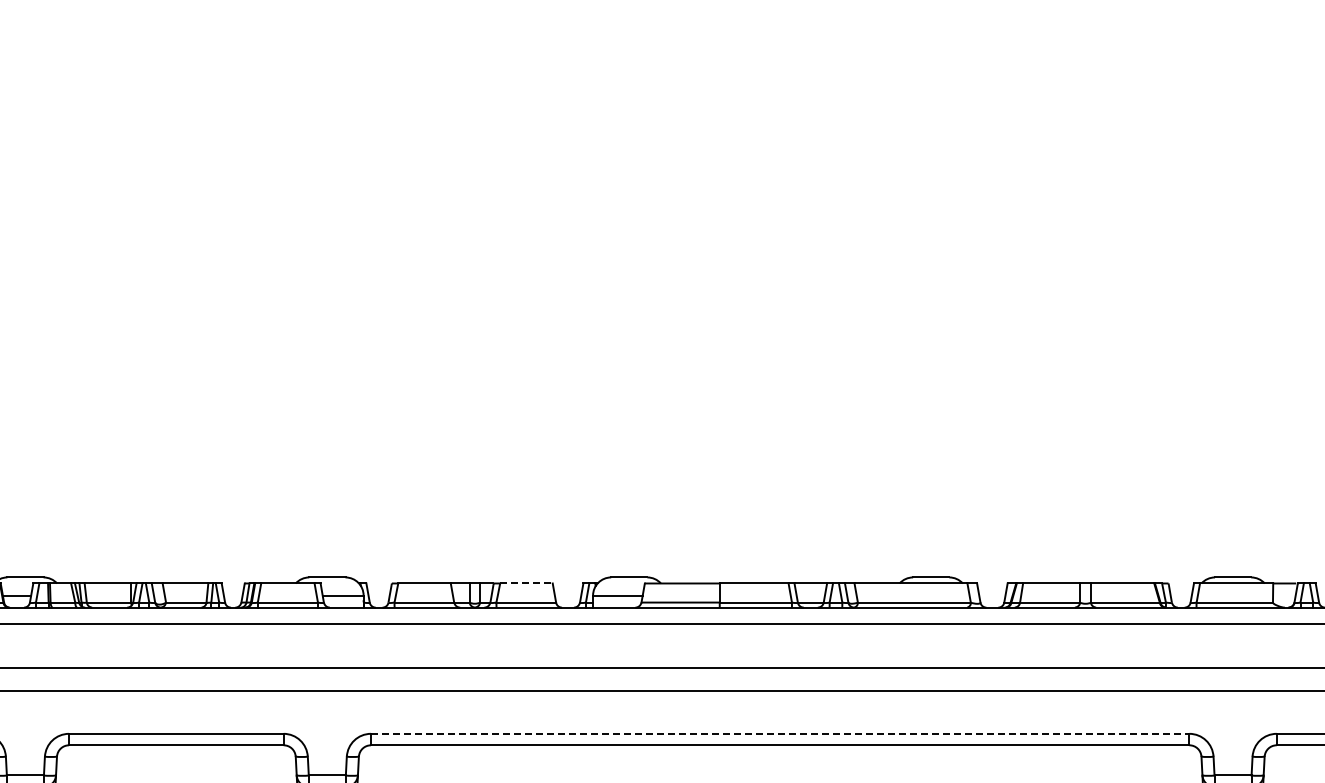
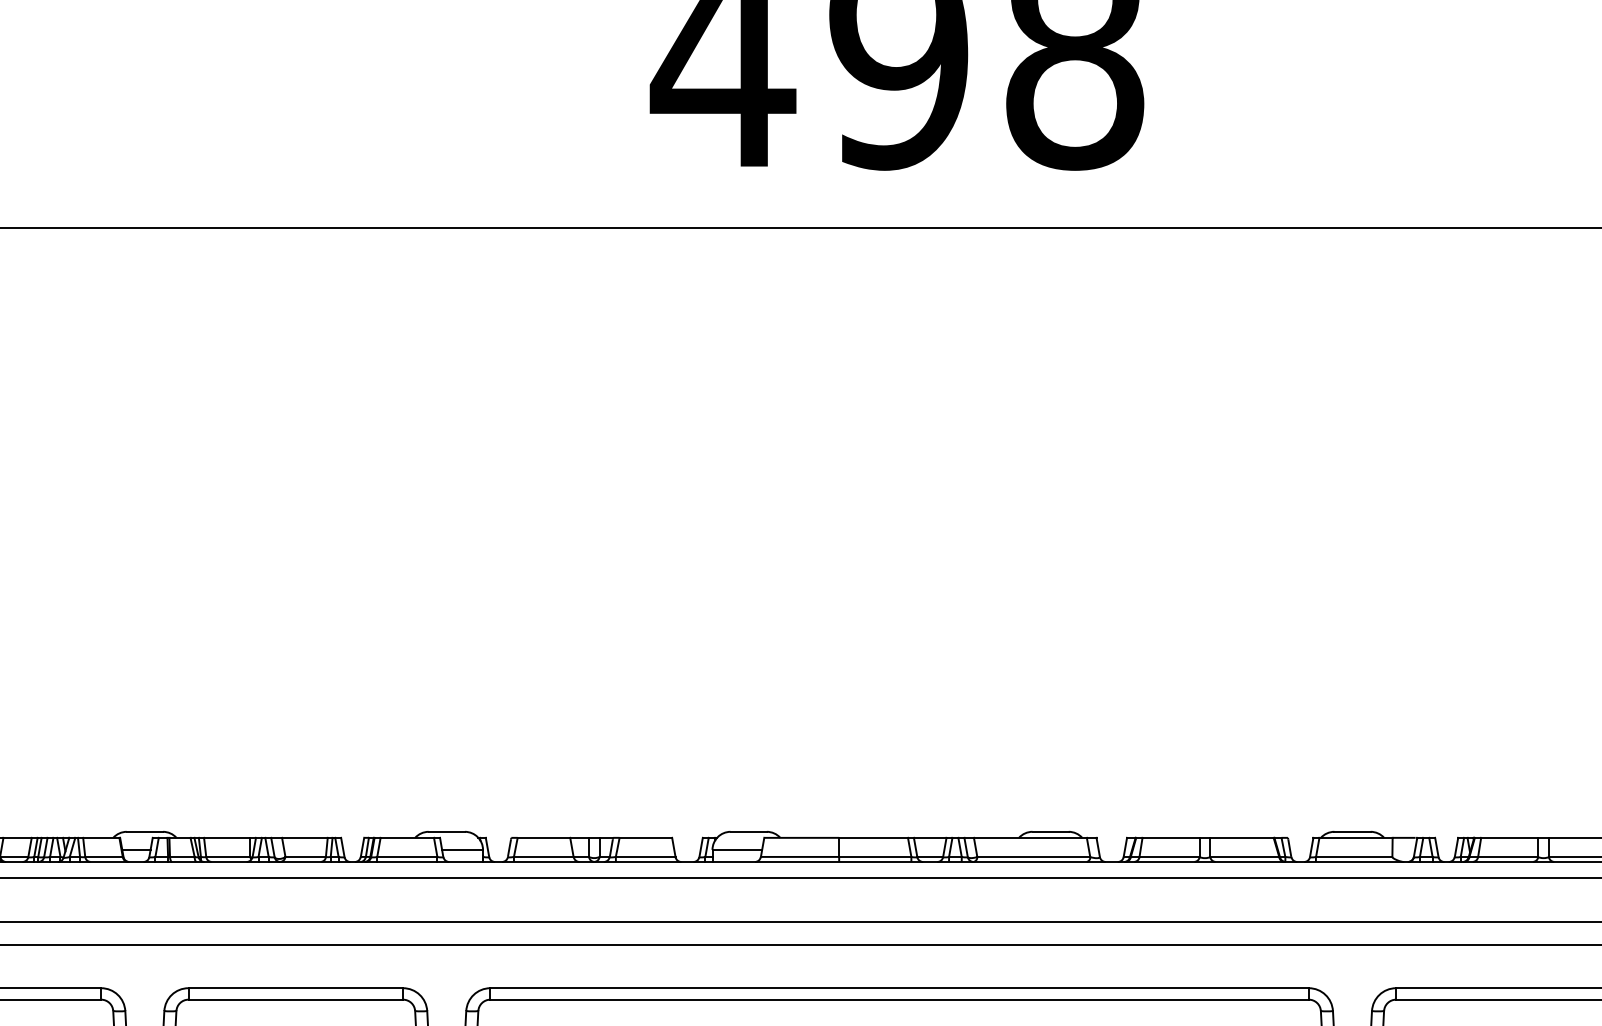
line: (527, 583) -> (646, 837), dashed -> solid
line: (781, 734) -> (900, 988), dashed -> solid

